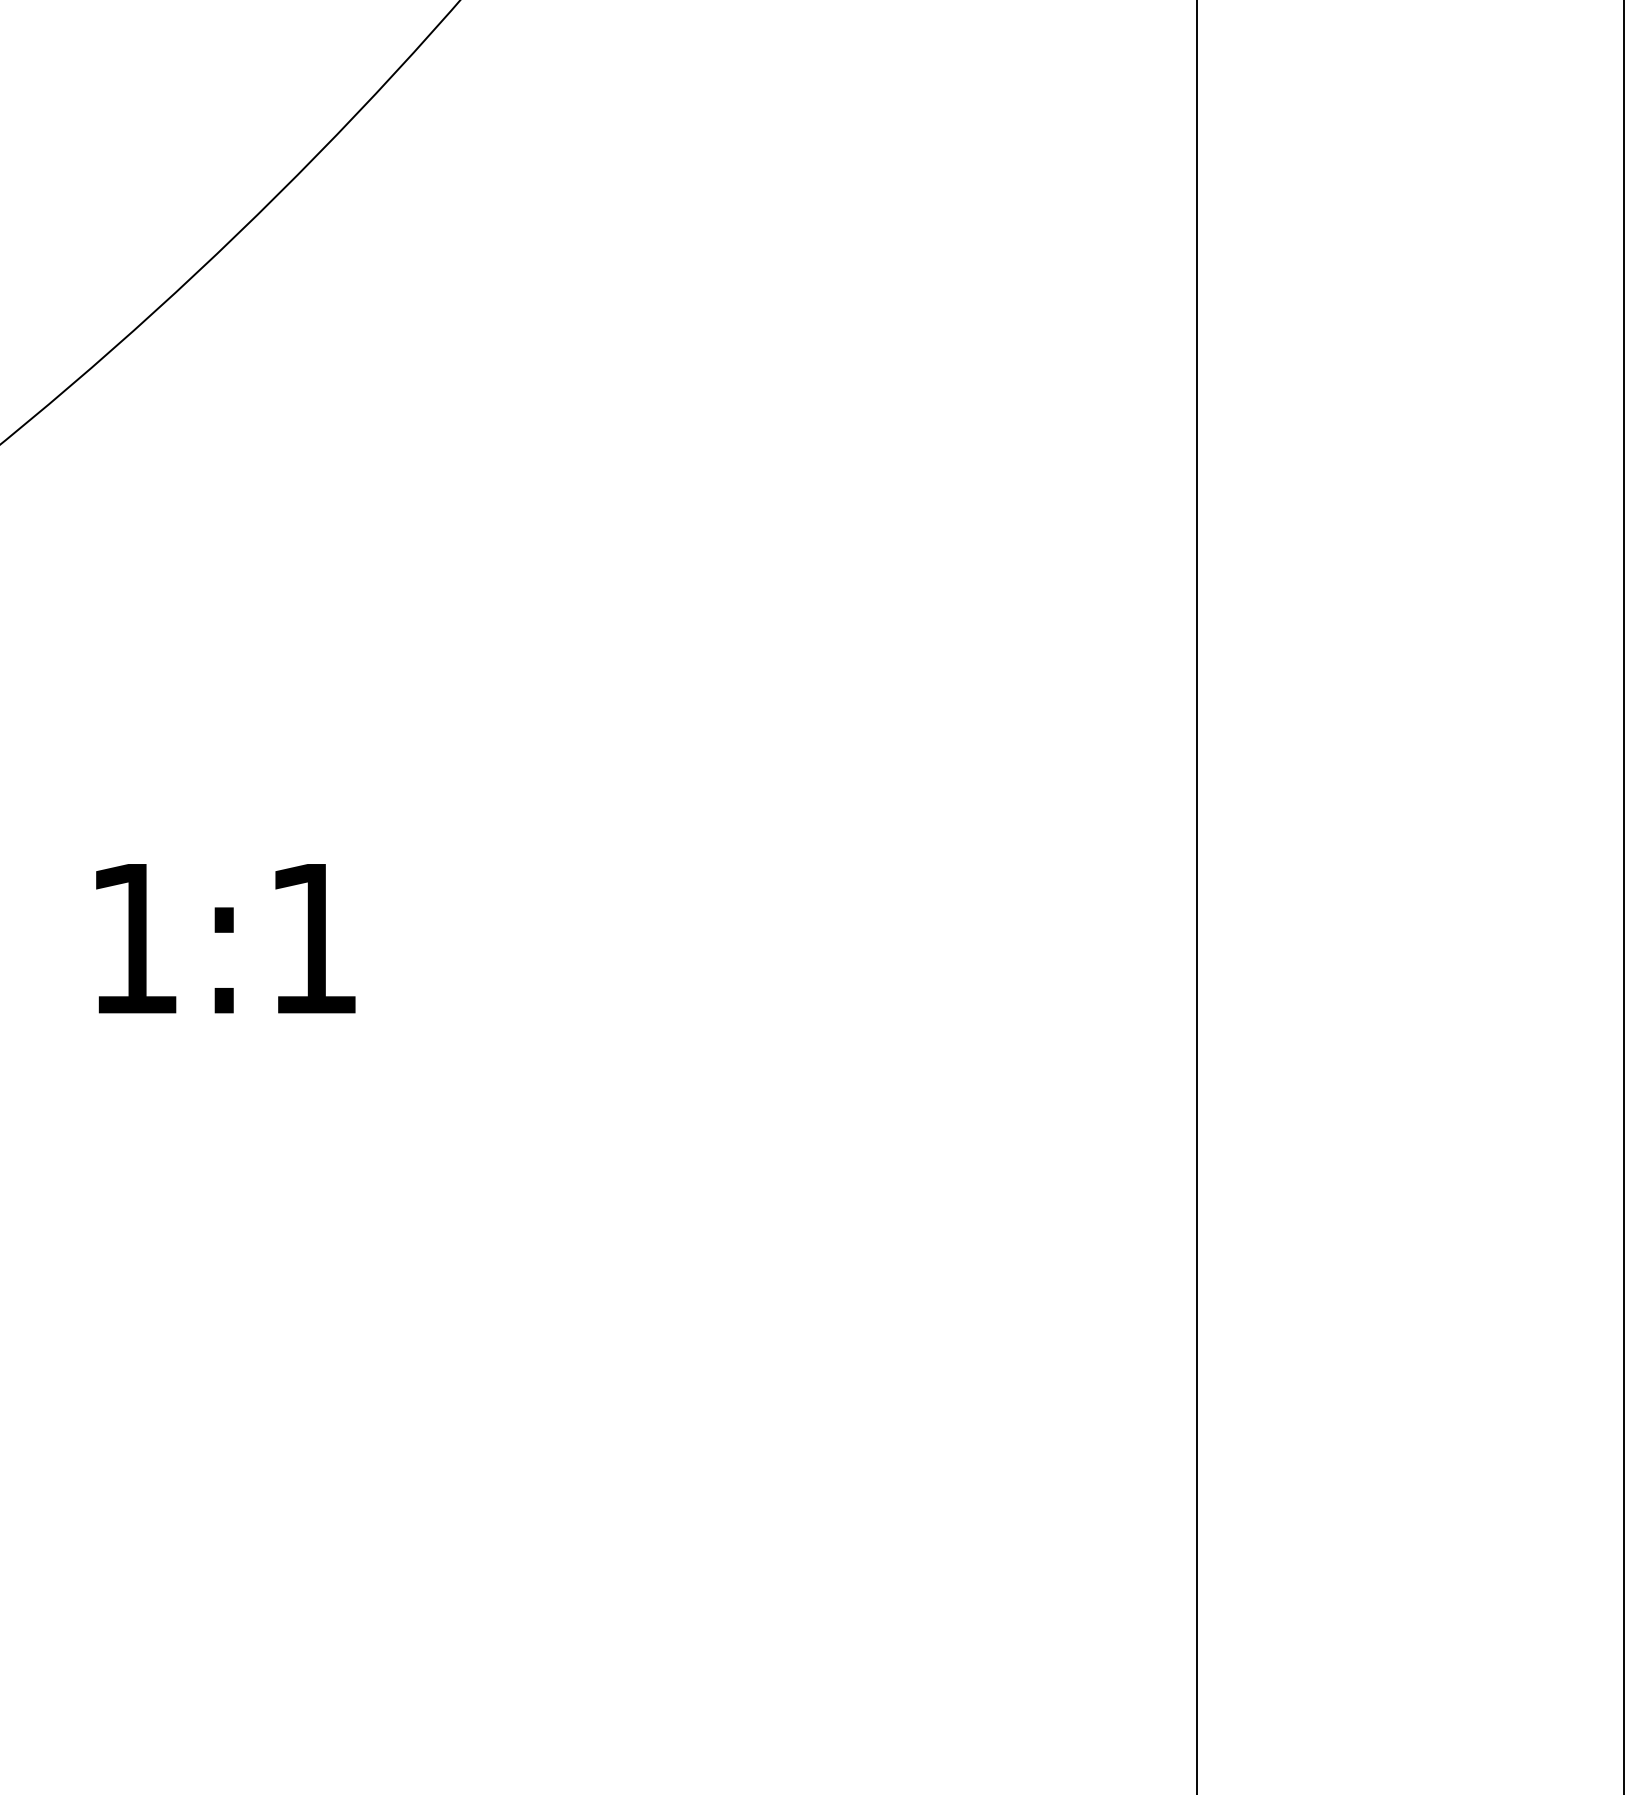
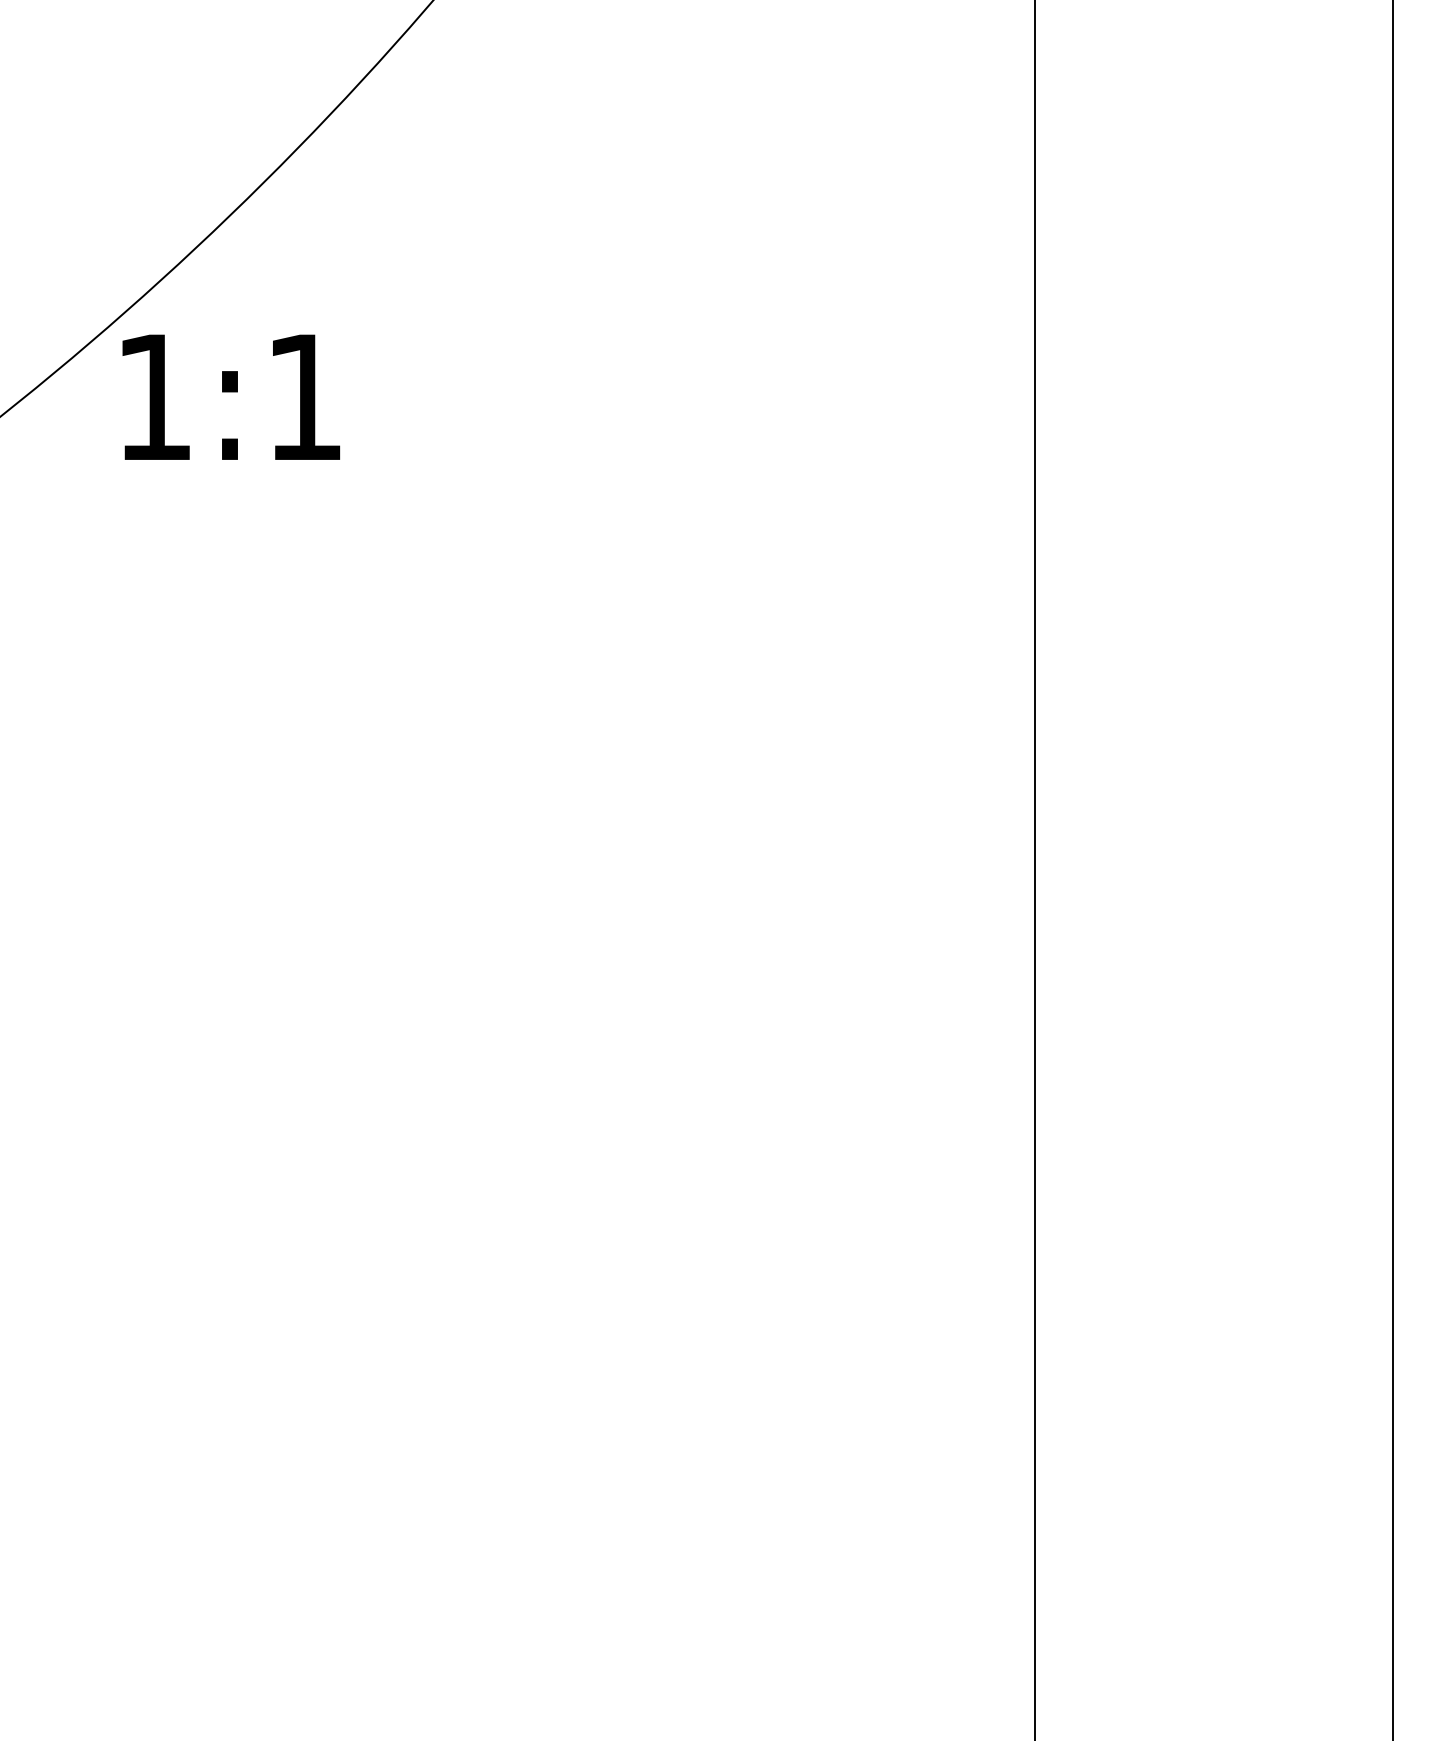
text: (224, 937) -> (230, 396), moved

